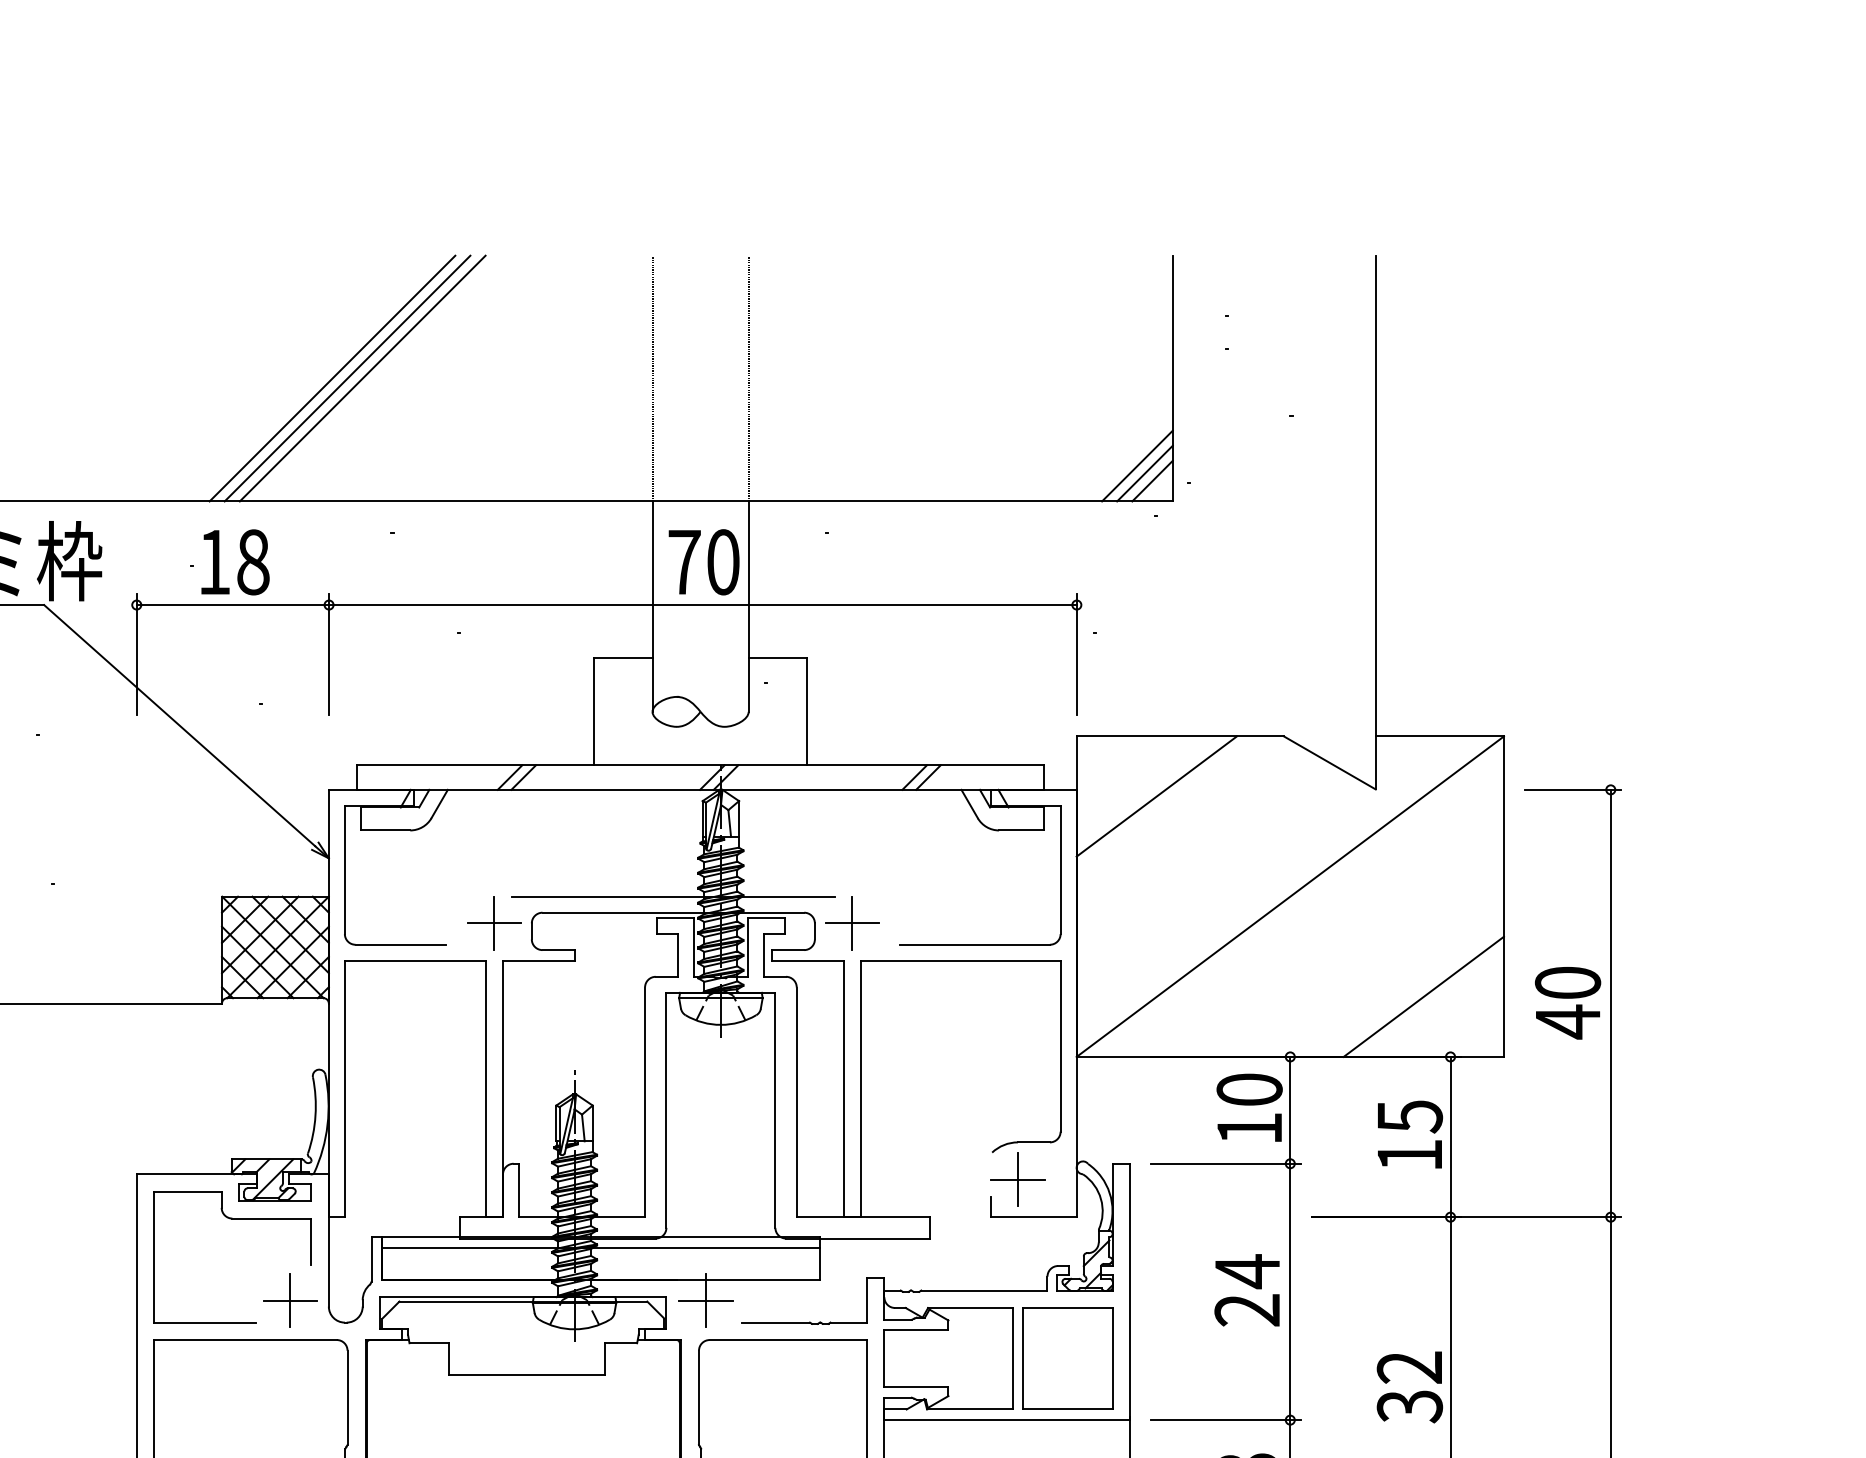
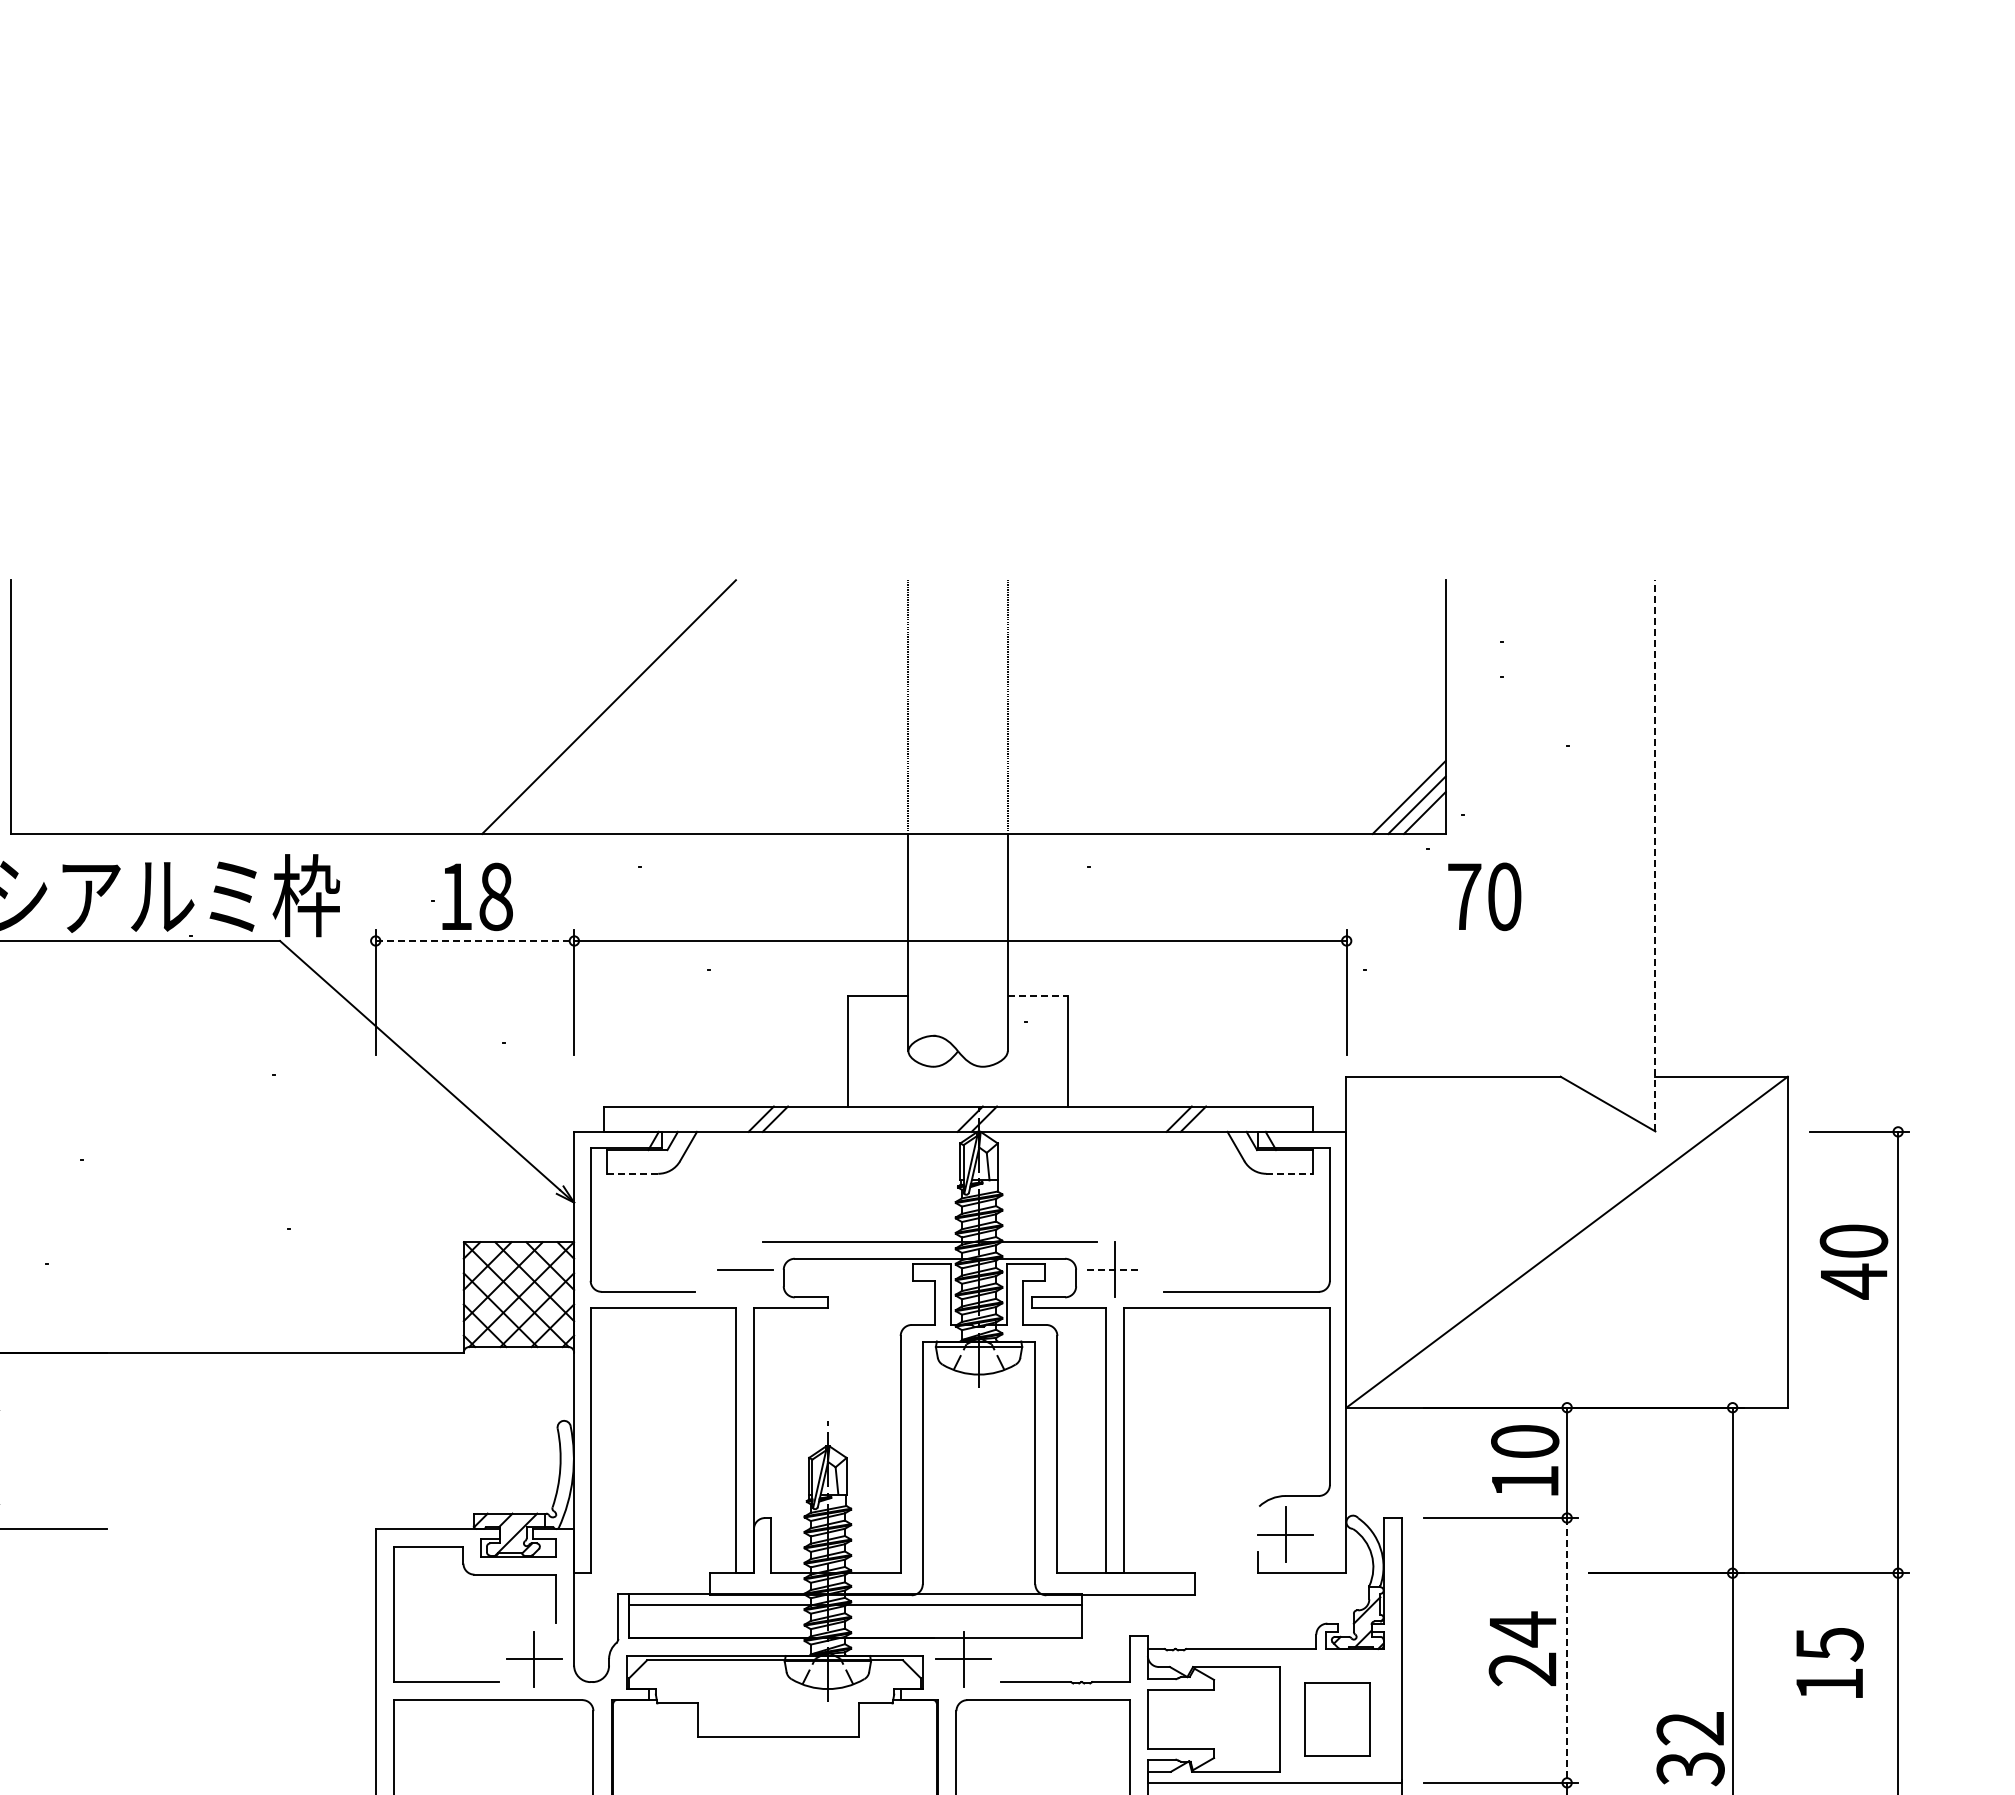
line: (332, 378) -> (577, 706), removed
line: (347, 378) -> (593, 706), removed
line: (1375, 522) -> (1655, 855), solid -> dashed
text: (703, 561) -> (1484, 896), moved
line: (233, 605) -> (475, 941), solid -> dashed
line: (778, 658) -> (1038, 996), solid -> dashed
line: (1156, 796) -> (1428, 1138), removed
line: (385, 830) -> (632, 1173), solid -> dashed
line: (1021, 830) -> (1289, 1173), solid -> dashed
line: (494, 923) -> (745, 1269), removed
line: (852, 923) -> (1114, 1269), solid -> dashed
line: (1423, 996) -> (1704, 1345), removed
text: (1567, 1002) -> (1853, 1261), moved
text: (1409, 1134) -> (1829, 1662), moved
line: (1290, 1291) -> (1567, 1650), solid -> dashed
part: (1067, 1358) -> (1337, 1719), size x0.7

